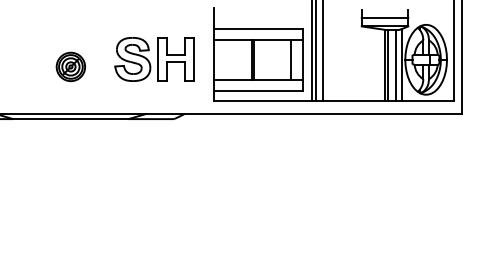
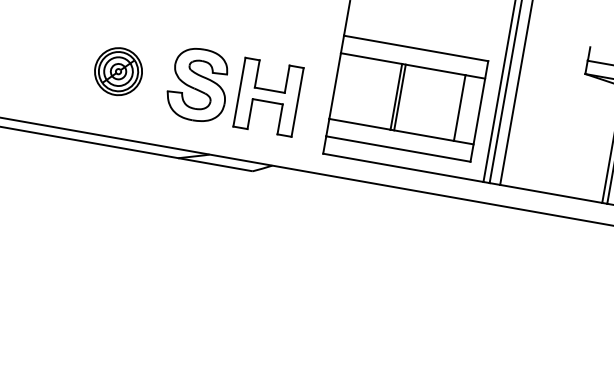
part: (154, 59) -> (233, 91), moved
part: (70, 66) -> (117, 70), moved

